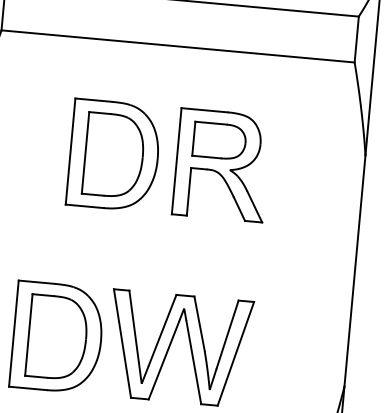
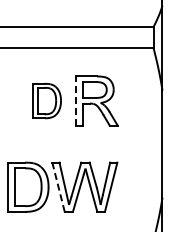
part: (113, 154) -> (46, 100), size x0.7
line: (175, 162) -> (75, 101), solid -> dashed
line: (122, 341) -> (58, 186), solid -> dashed

